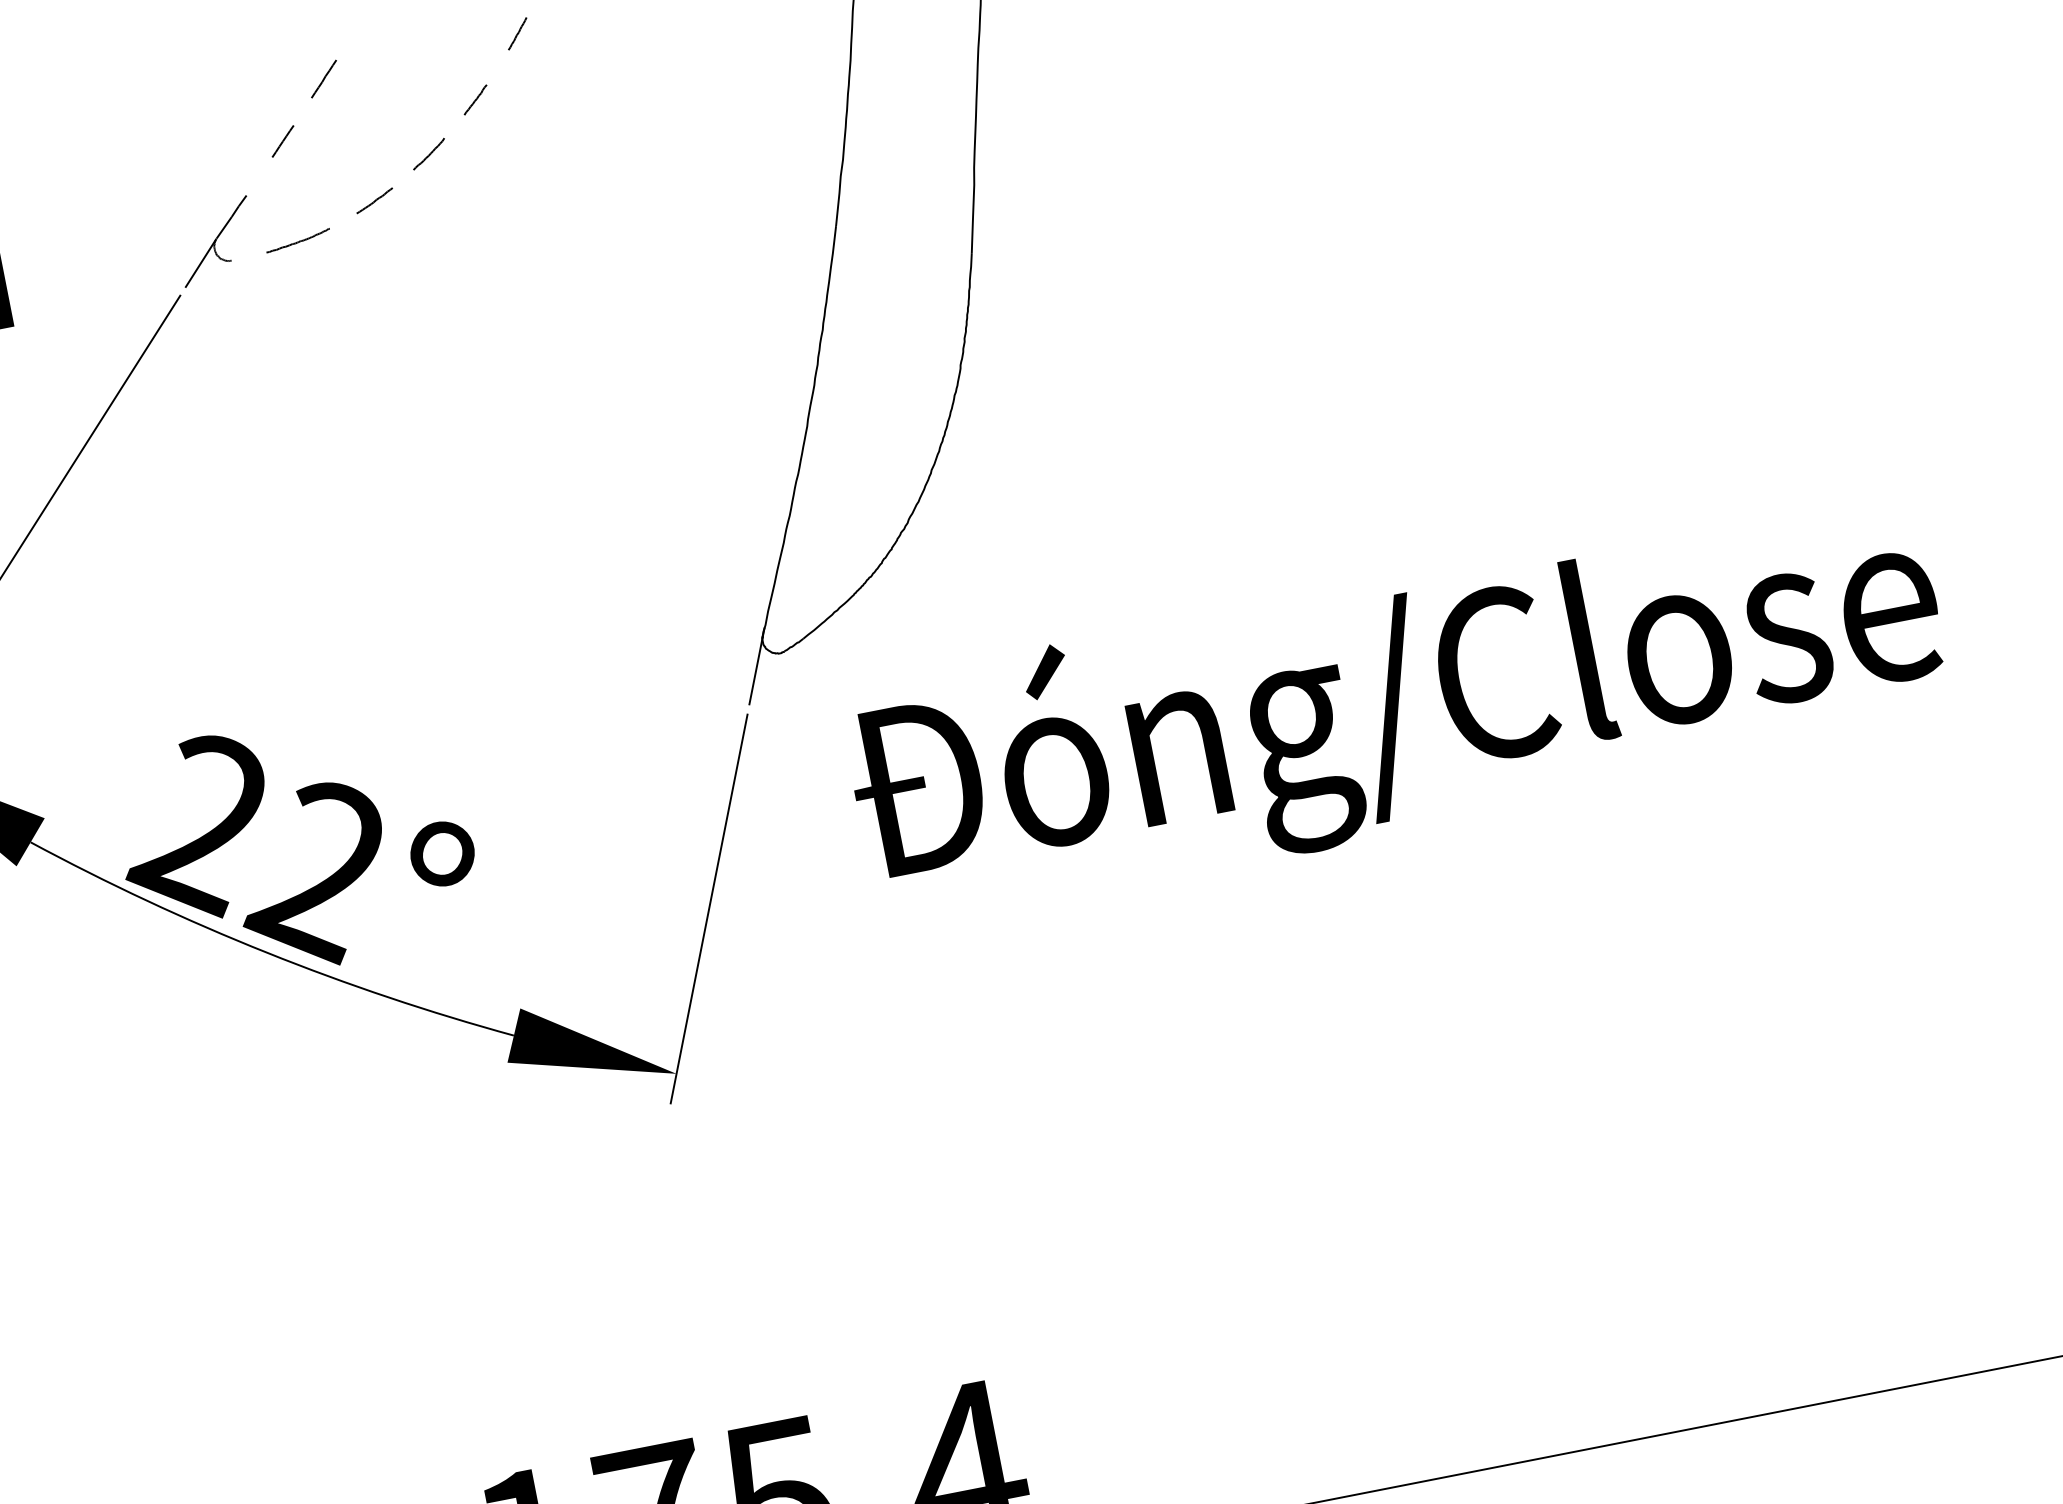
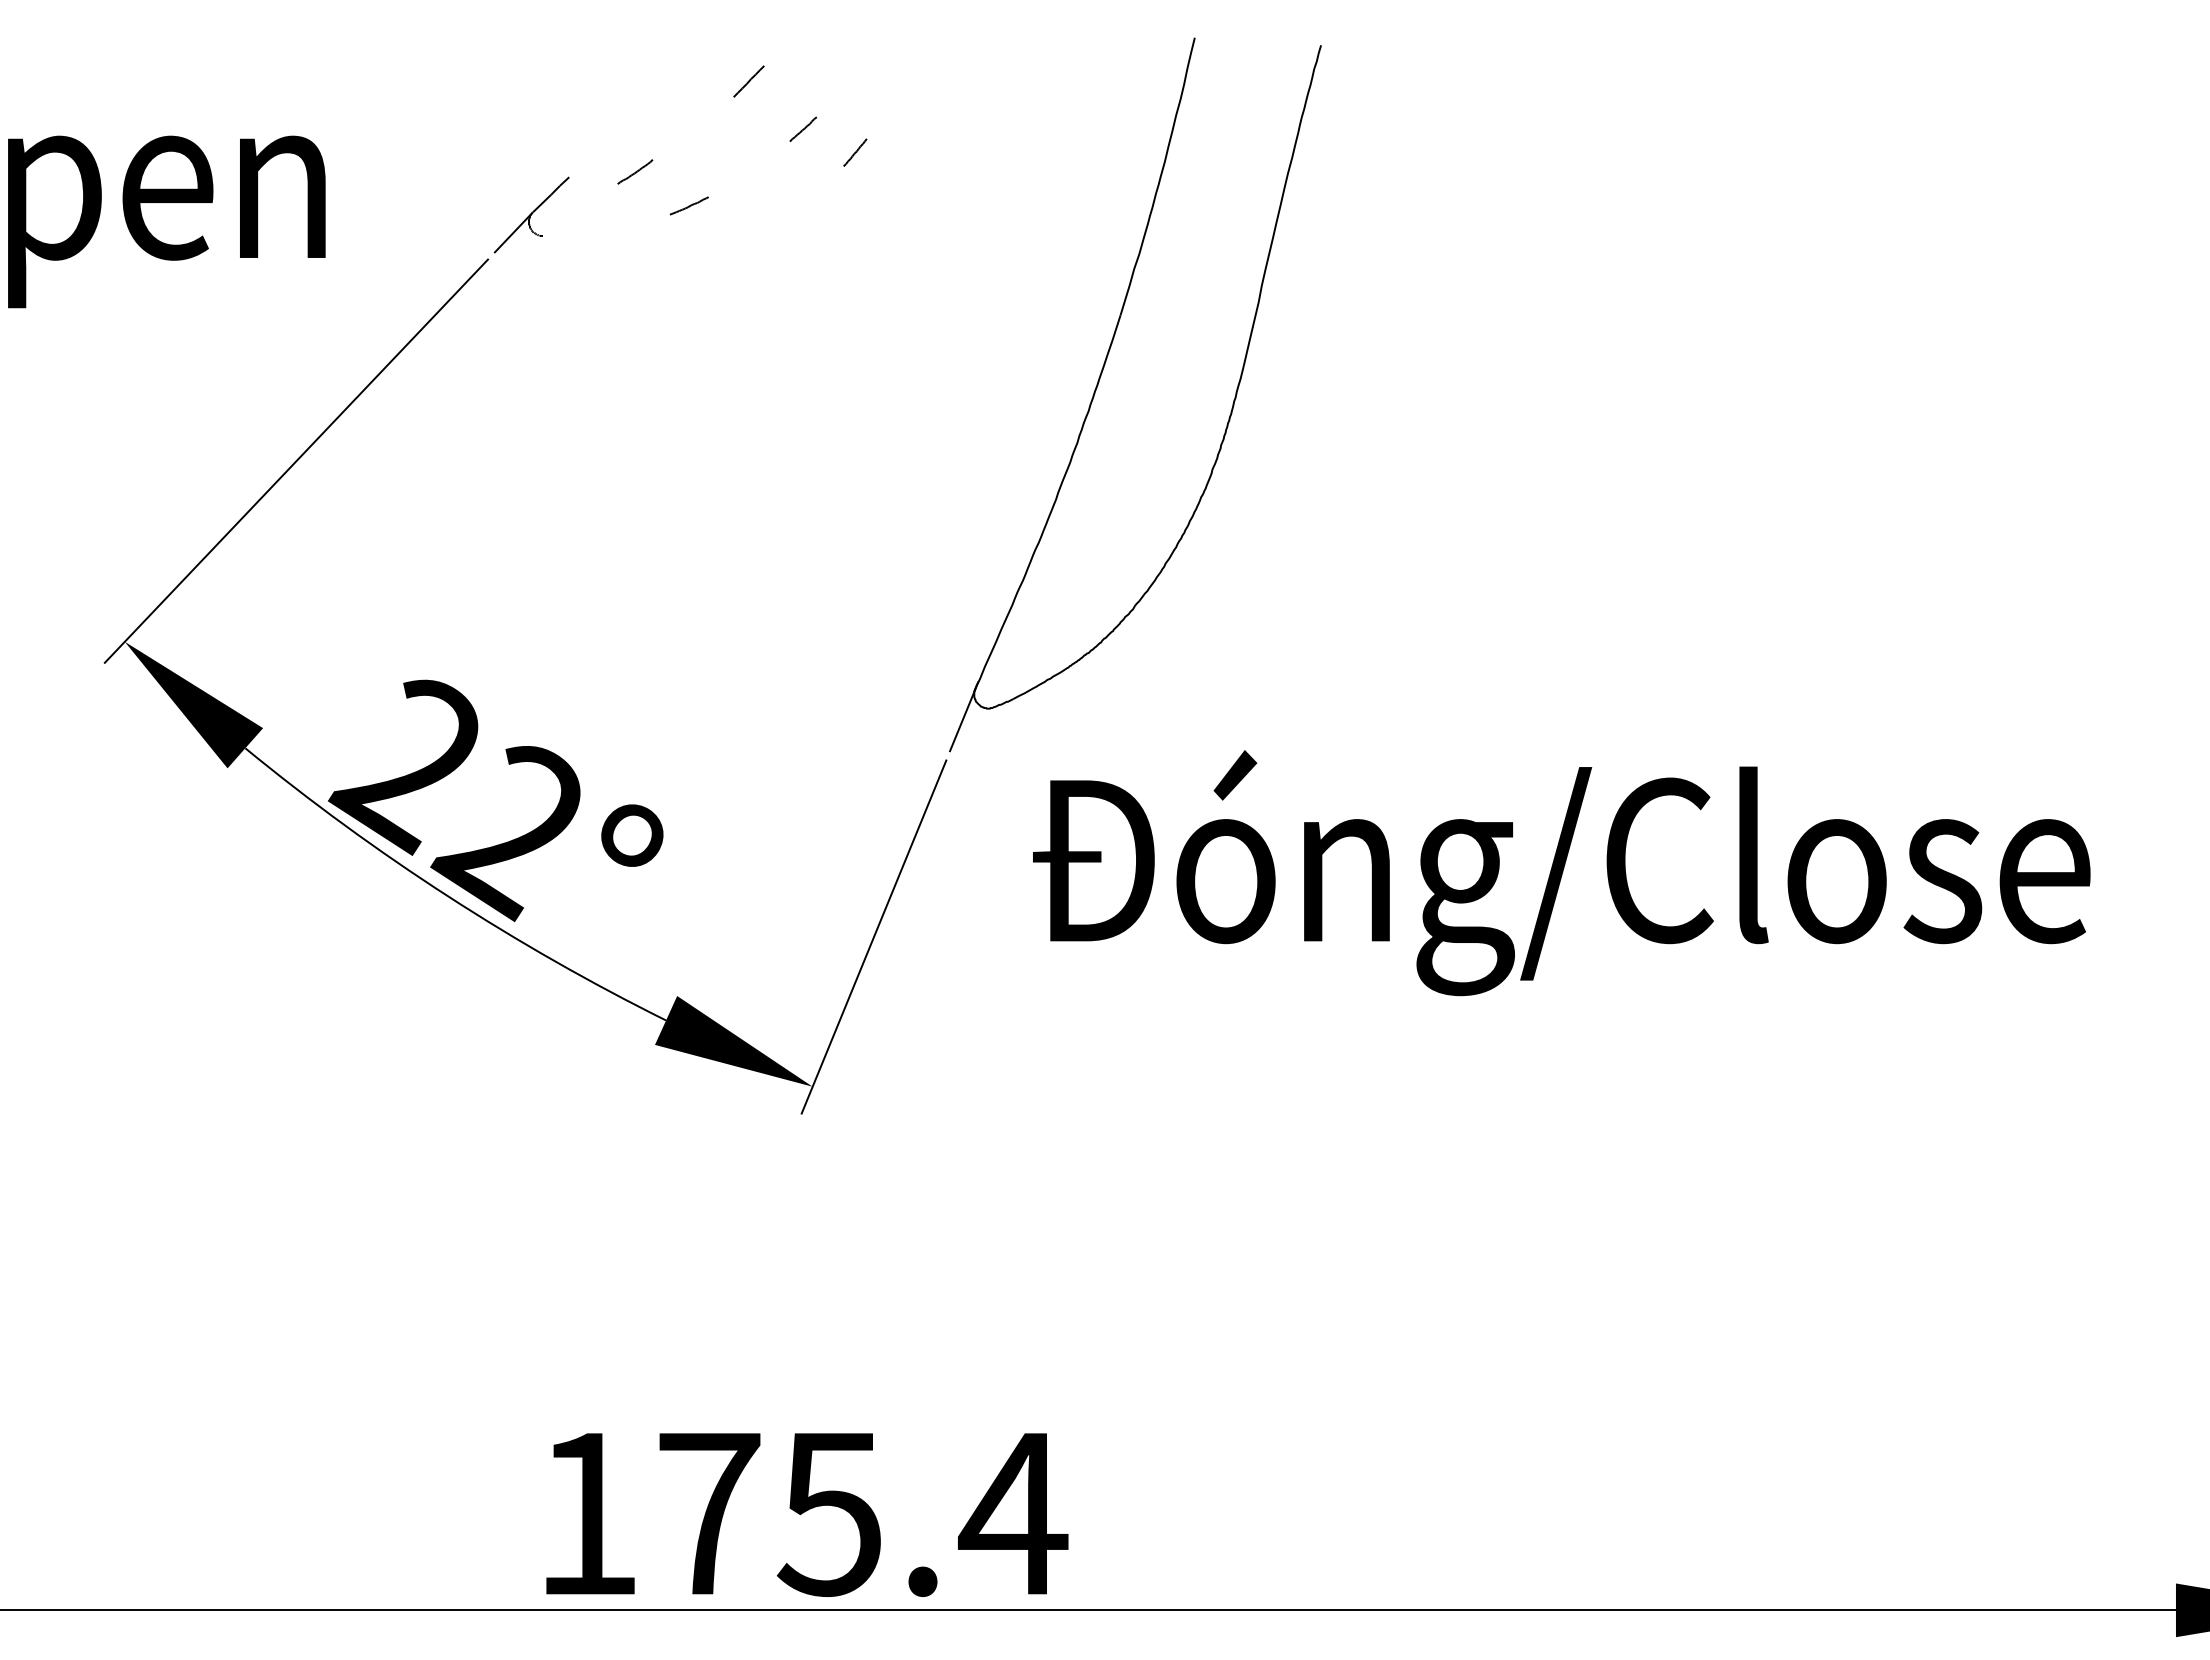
line: (517, 33) -> (855, 152), moved
line: (323, 79) -> (748, 81), moved
line: (282, 141) -> (613, 132), removed
line: (429, 153) -> (635, 171), moved
part: (298, 240) -> (609, 229), removed

